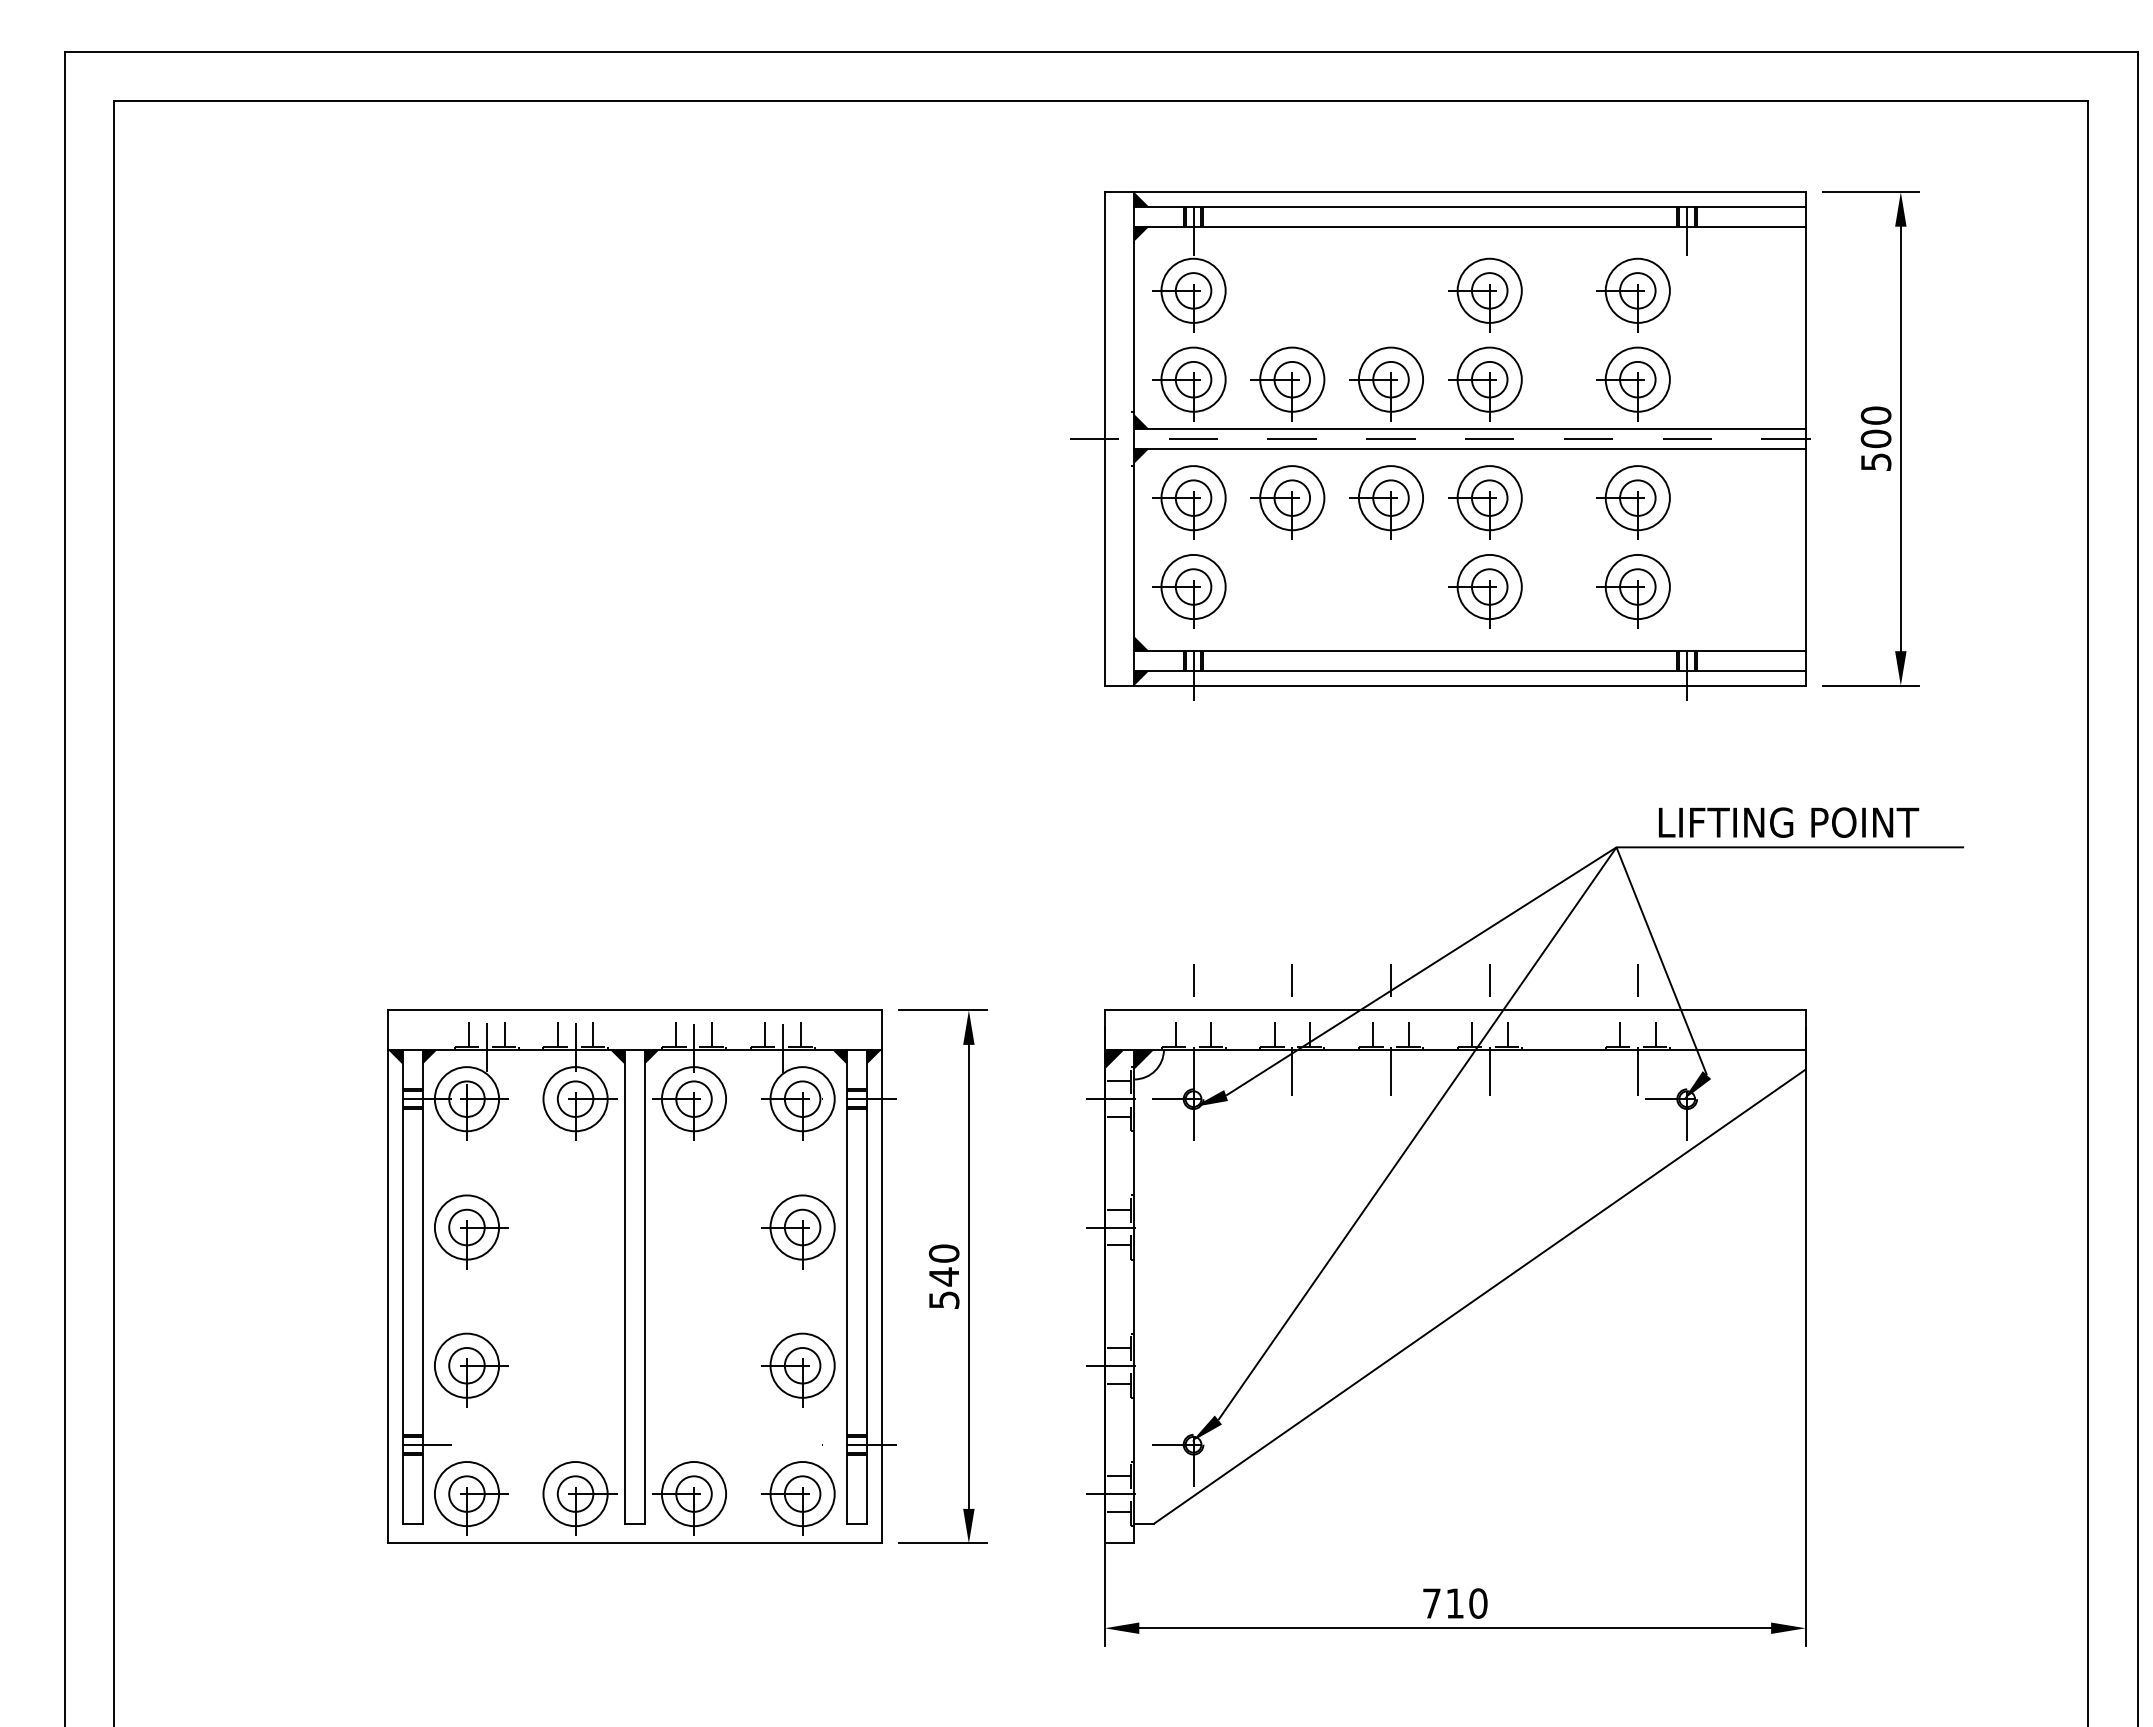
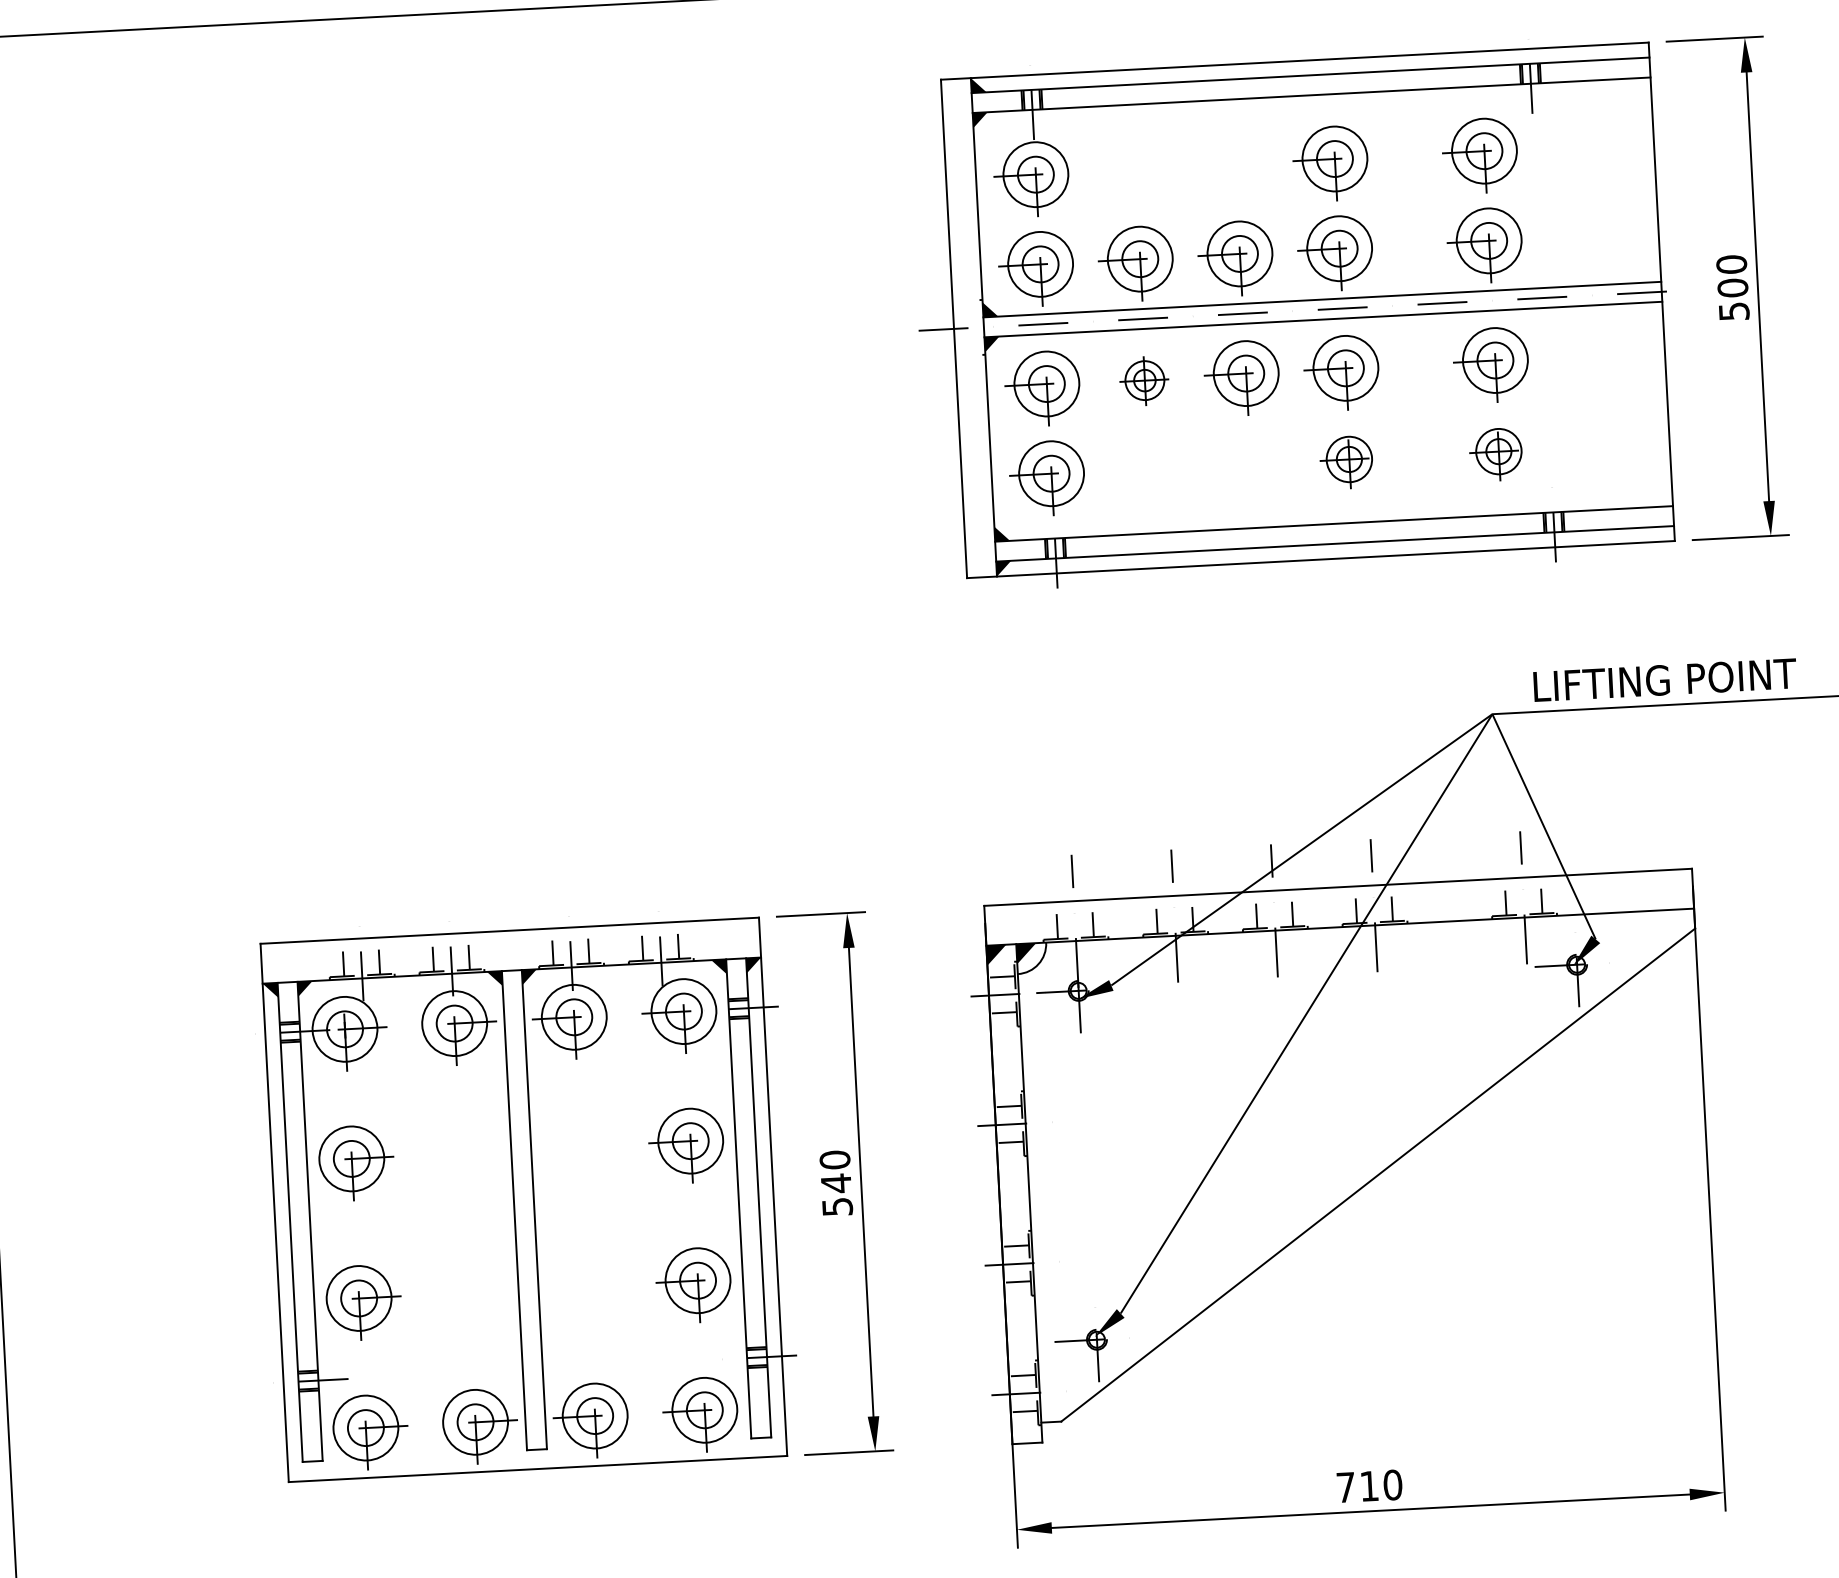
part: (1287, 502) -> (1141, 383), size x0.6
part: (1485, 591) -> (1346, 462), size x0.7
part: (1633, 591) -> (1496, 454), size x0.7

